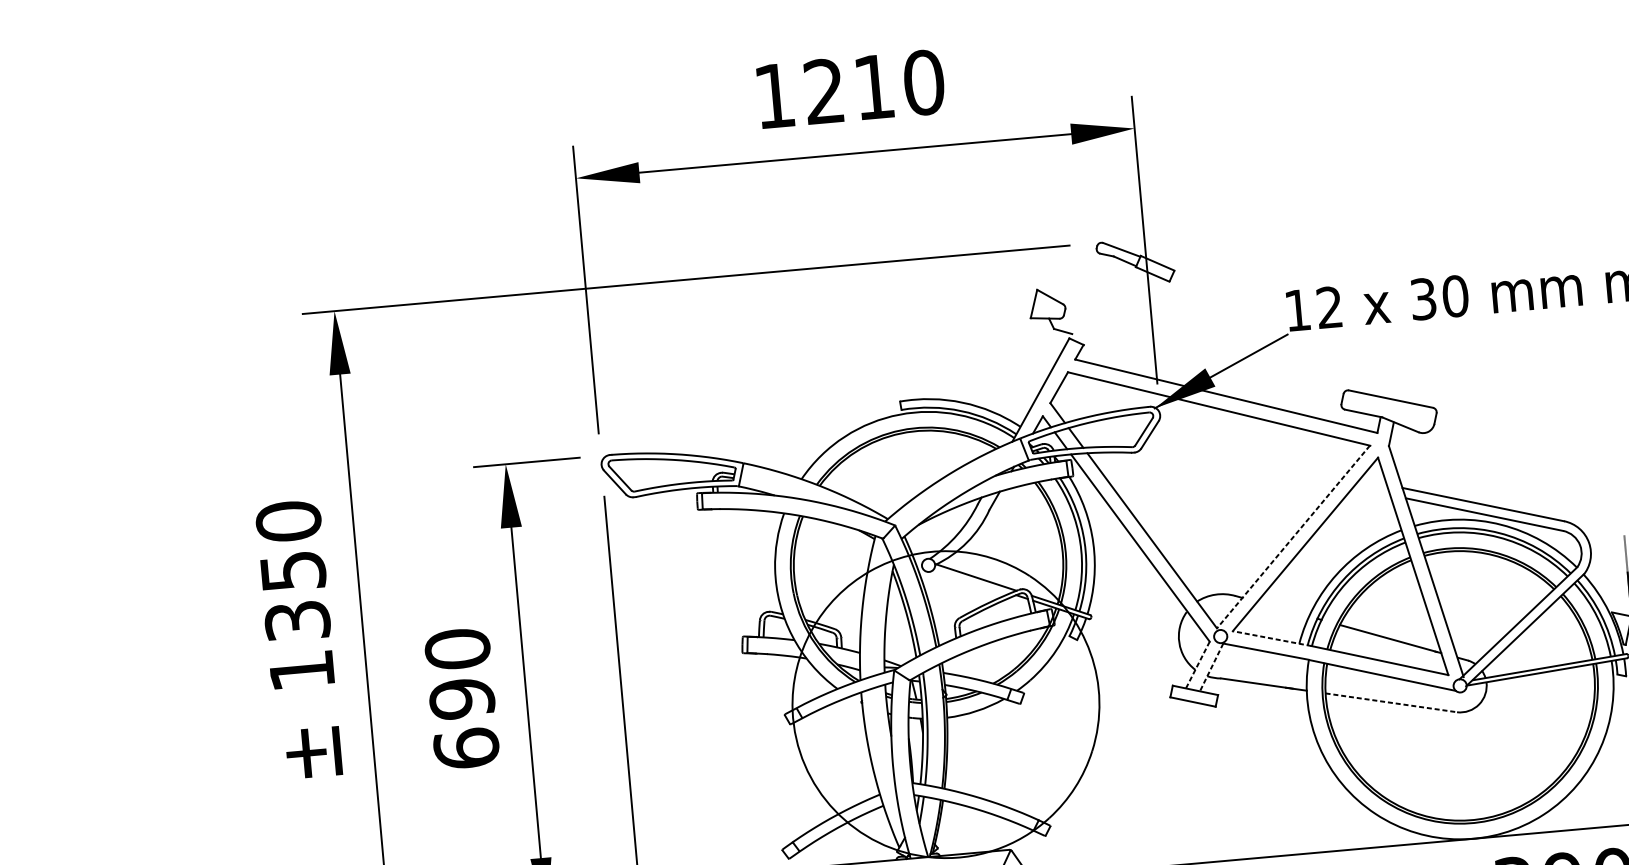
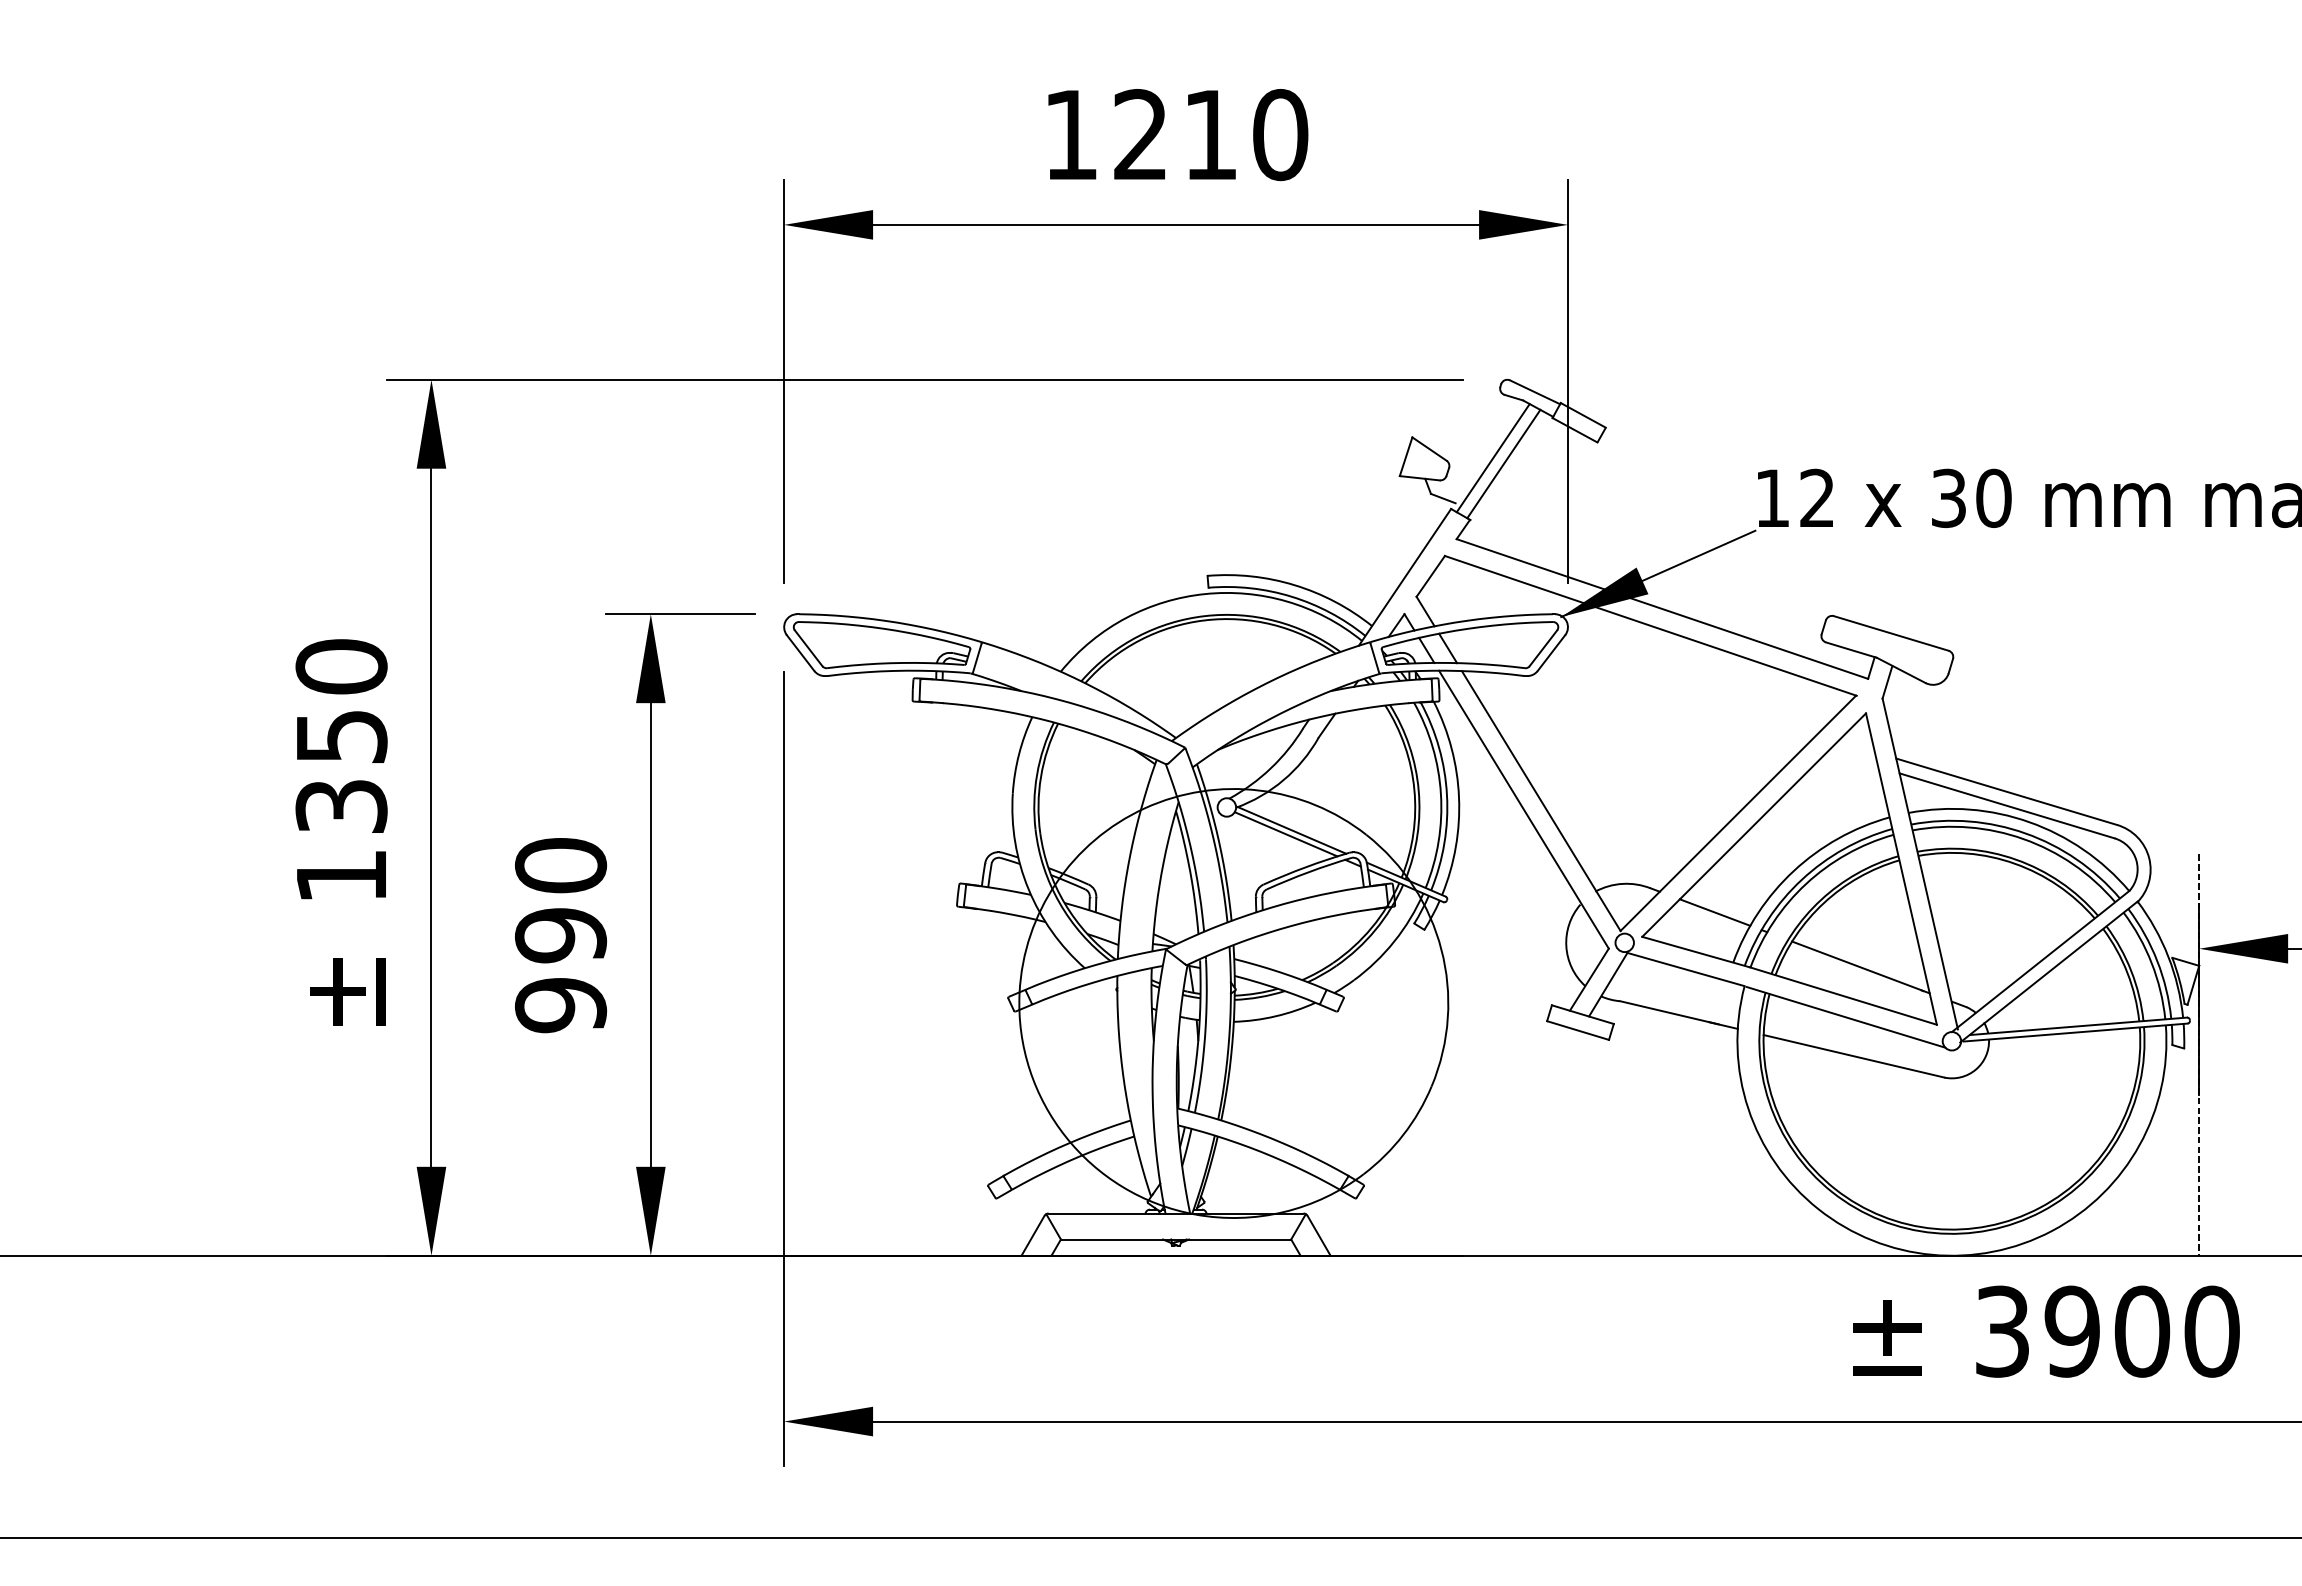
line: (1095, 299) -> (1492, 458), added
line: (1103, 302) -> (1503, 463), added
line: (1293, 537) -> (1738, 813), dashed -> solid
line: (972, 580) -> (1285, 834), added
line: (1282, 609) -> (1714, 912), added
line: (1272, 638) -> (1696, 952), dashed -> solid
line: (1197, 664) -> (1589, 979), dashed -> solid
line: (1211, 667) -> (1608, 985), dashed -> solid
line: (1390, 703) -> (1853, 1056), dashed -> solid
text: (466, 748) -> (560, 1005), 690 -> 990

